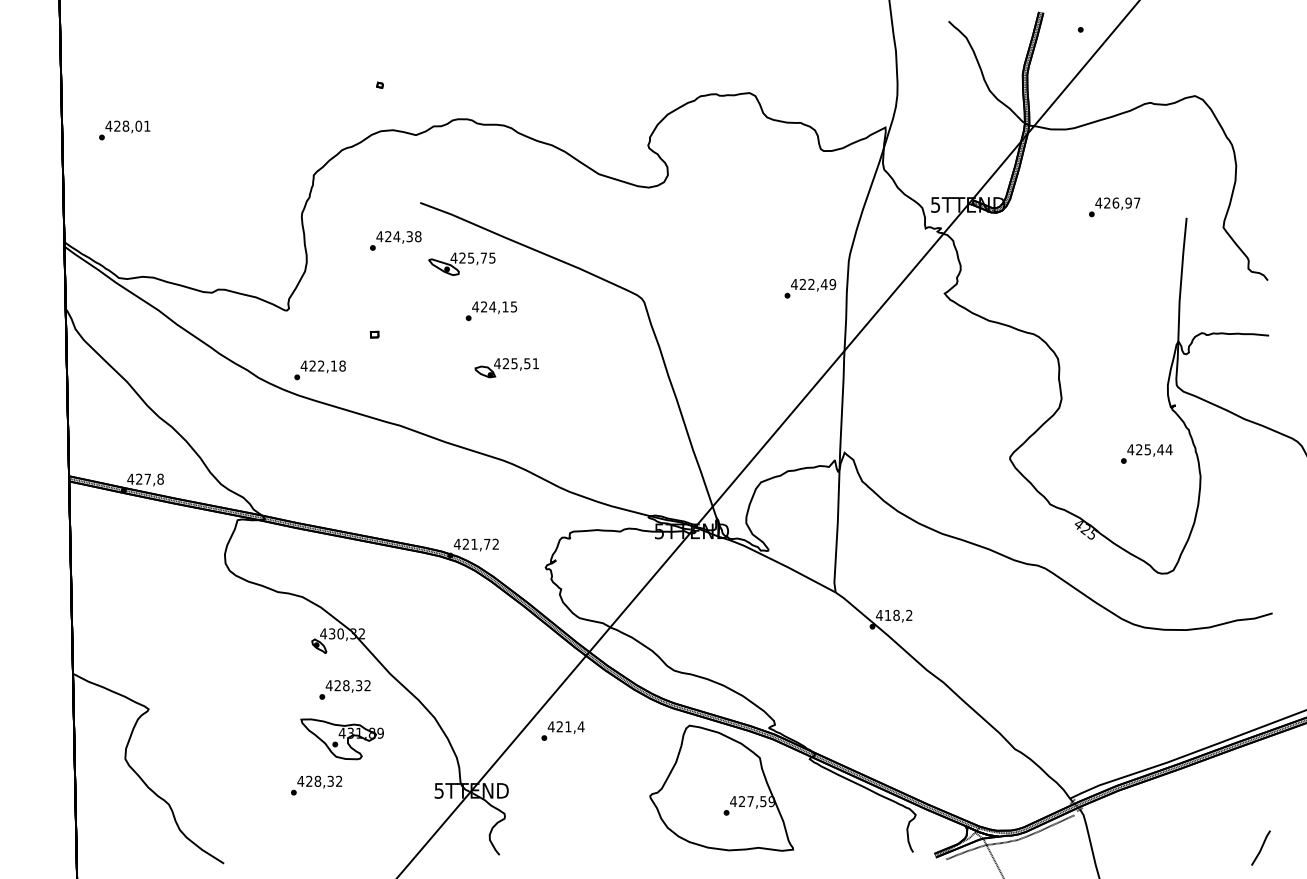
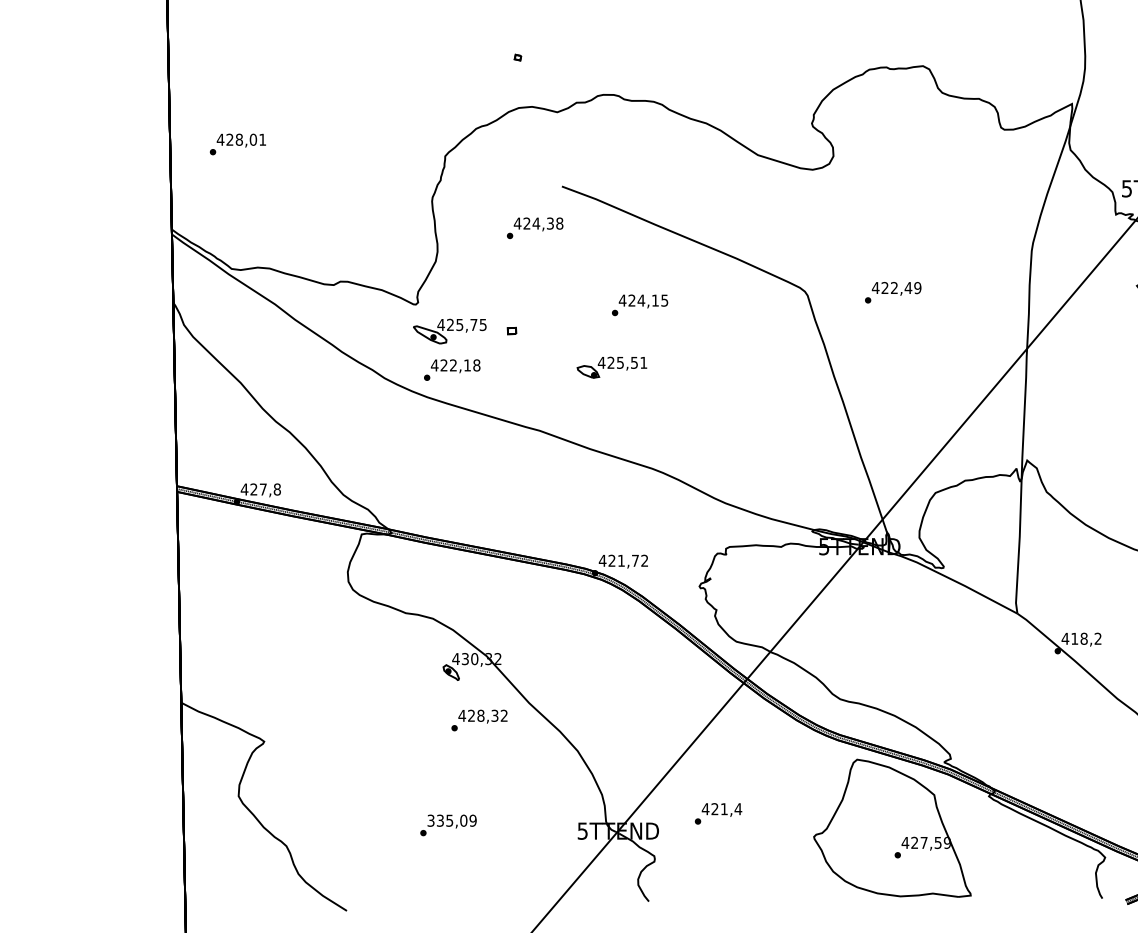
text: (124, 130) -> (237, 144), moved
part: (461, 263) -> (449, 330), moved
text: (810, 288) -> (893, 292), moved
part: (506, 368) -> (611, 368), moved
text: (562, 730) -> (717, 813), moved
part: (341, 739) -> (475, 774), removed
text: (319, 780) -> (451, 819), 428,32 -> 335,09

